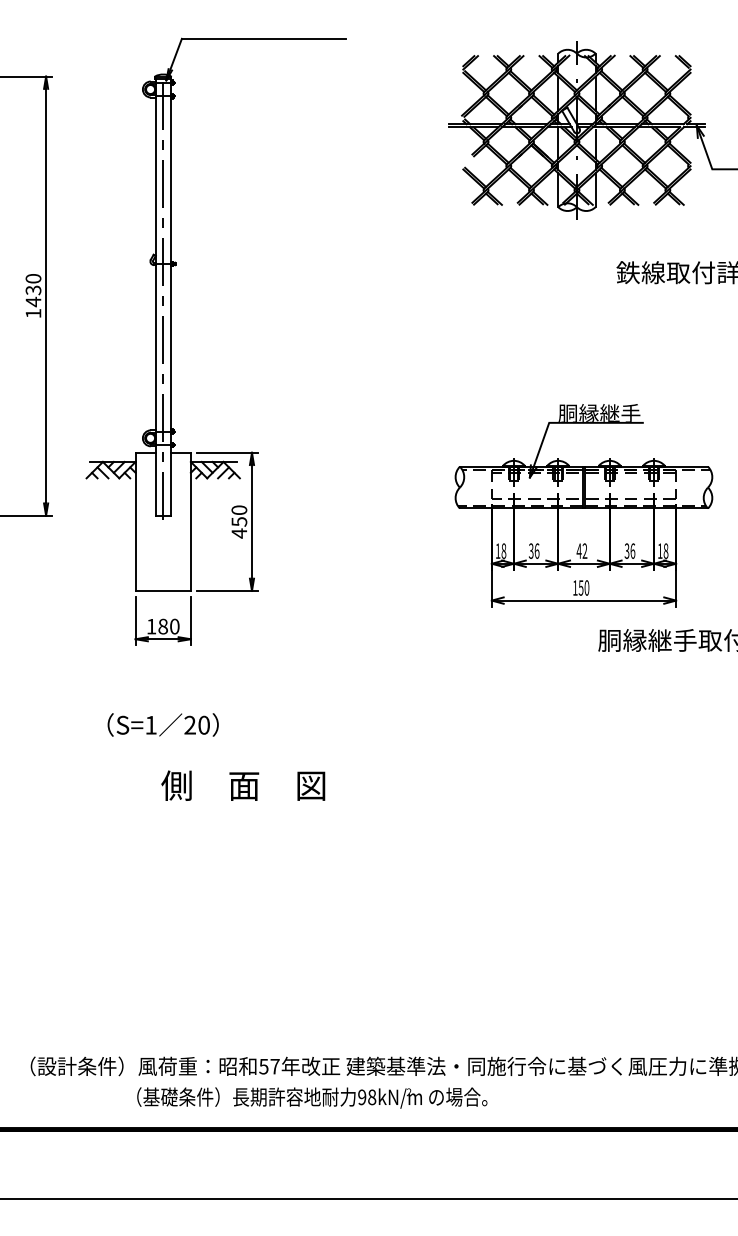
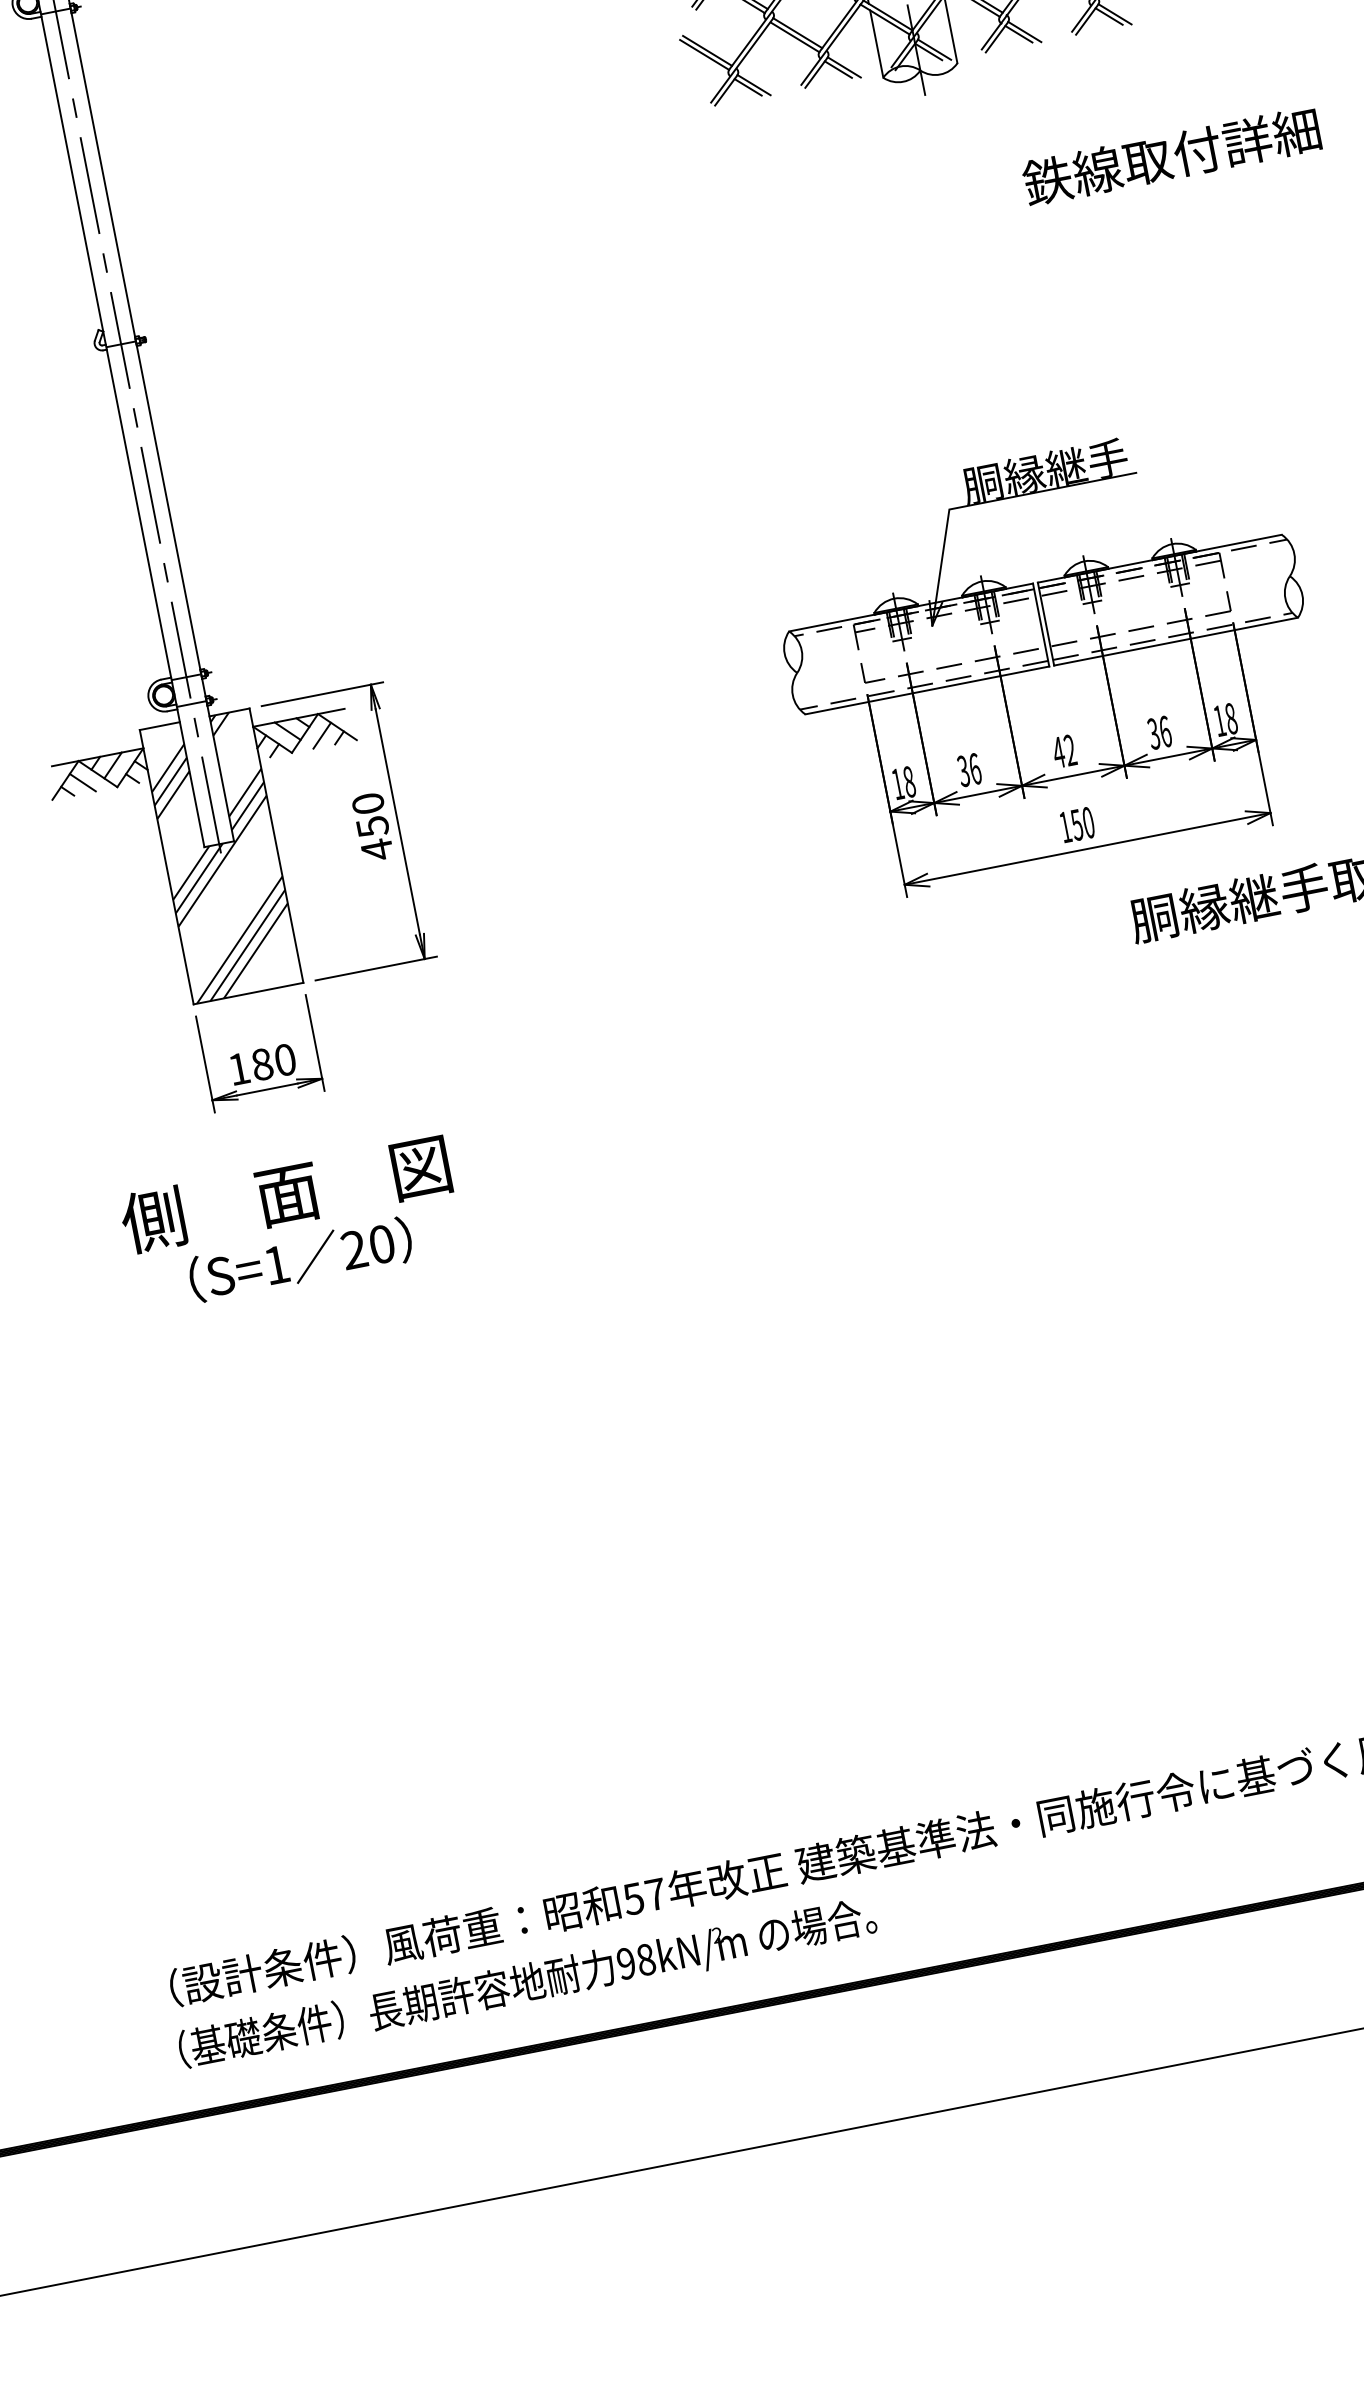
hatch: (162, 521) -> (219, 856), added
text: (243, 785) -> (286, 1193), moved
text: (312, 1097) -> (527, 1983), moved

